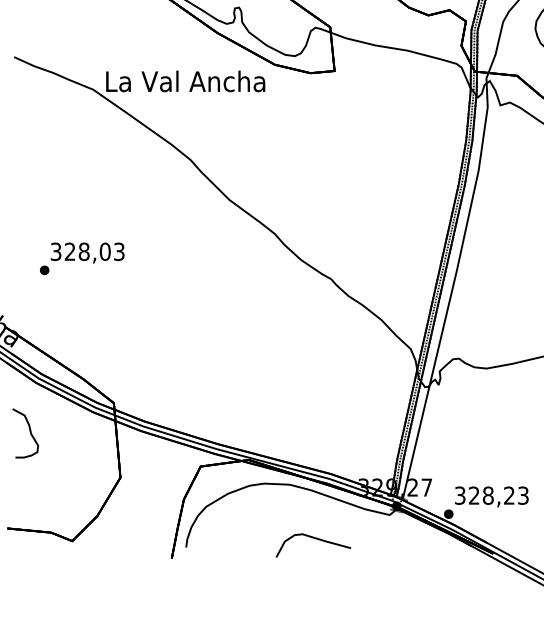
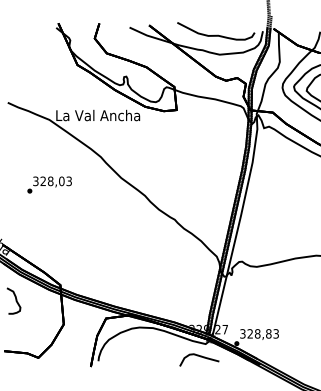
text: (81, 257) -> (49, 184), moved
text: (508, 494) -> (268, 333), 328,23 -> 328,83
curve: (315, 540) -> (200, 357), moved

